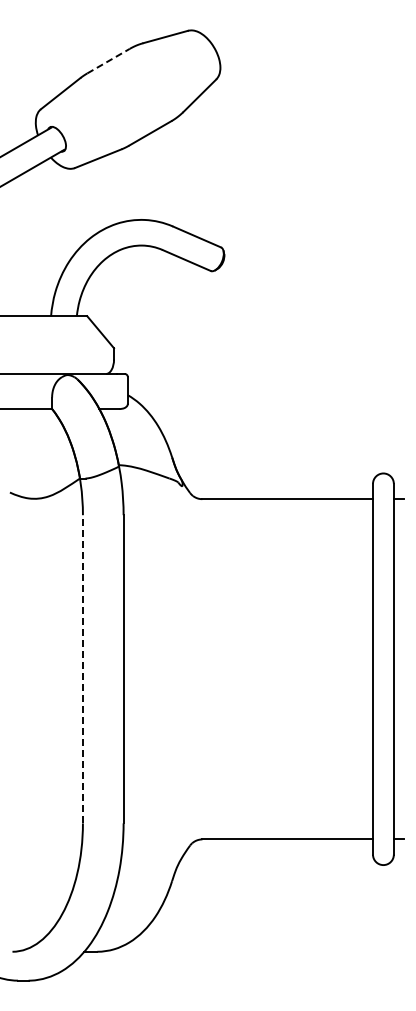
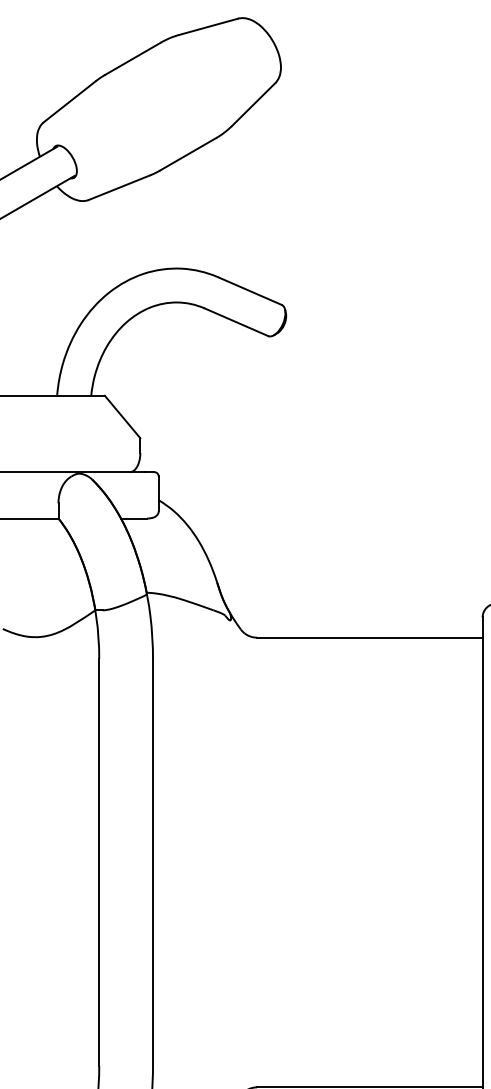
line: (108, 60) -> (133, 57), dashed -> solid
line: (82, 668) -> (98, 861), dashed -> solid

